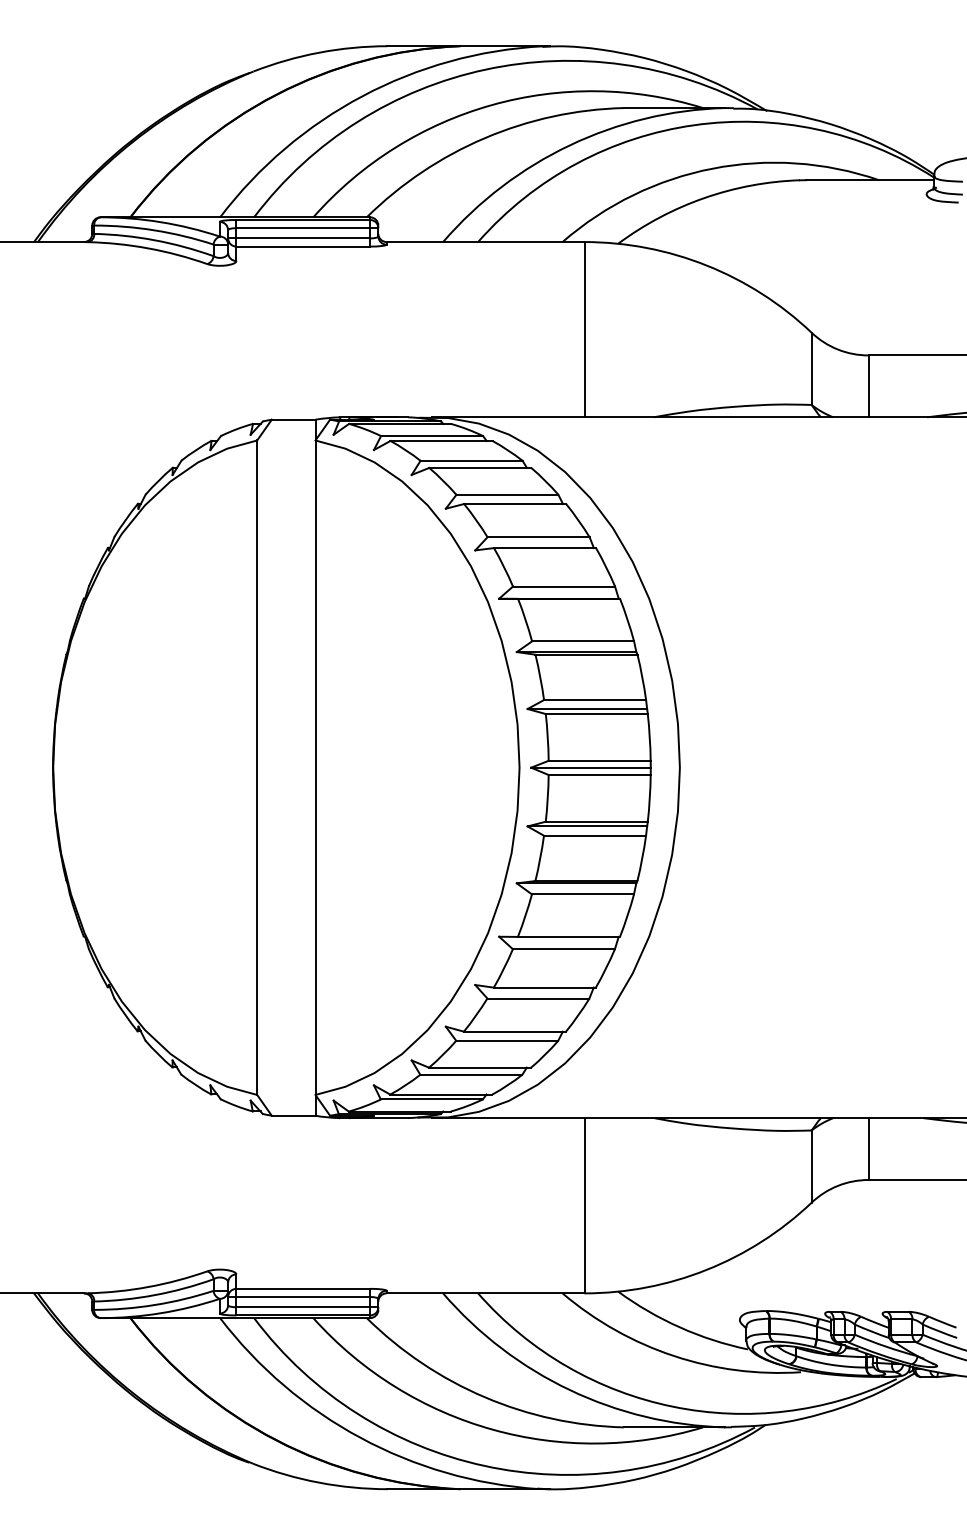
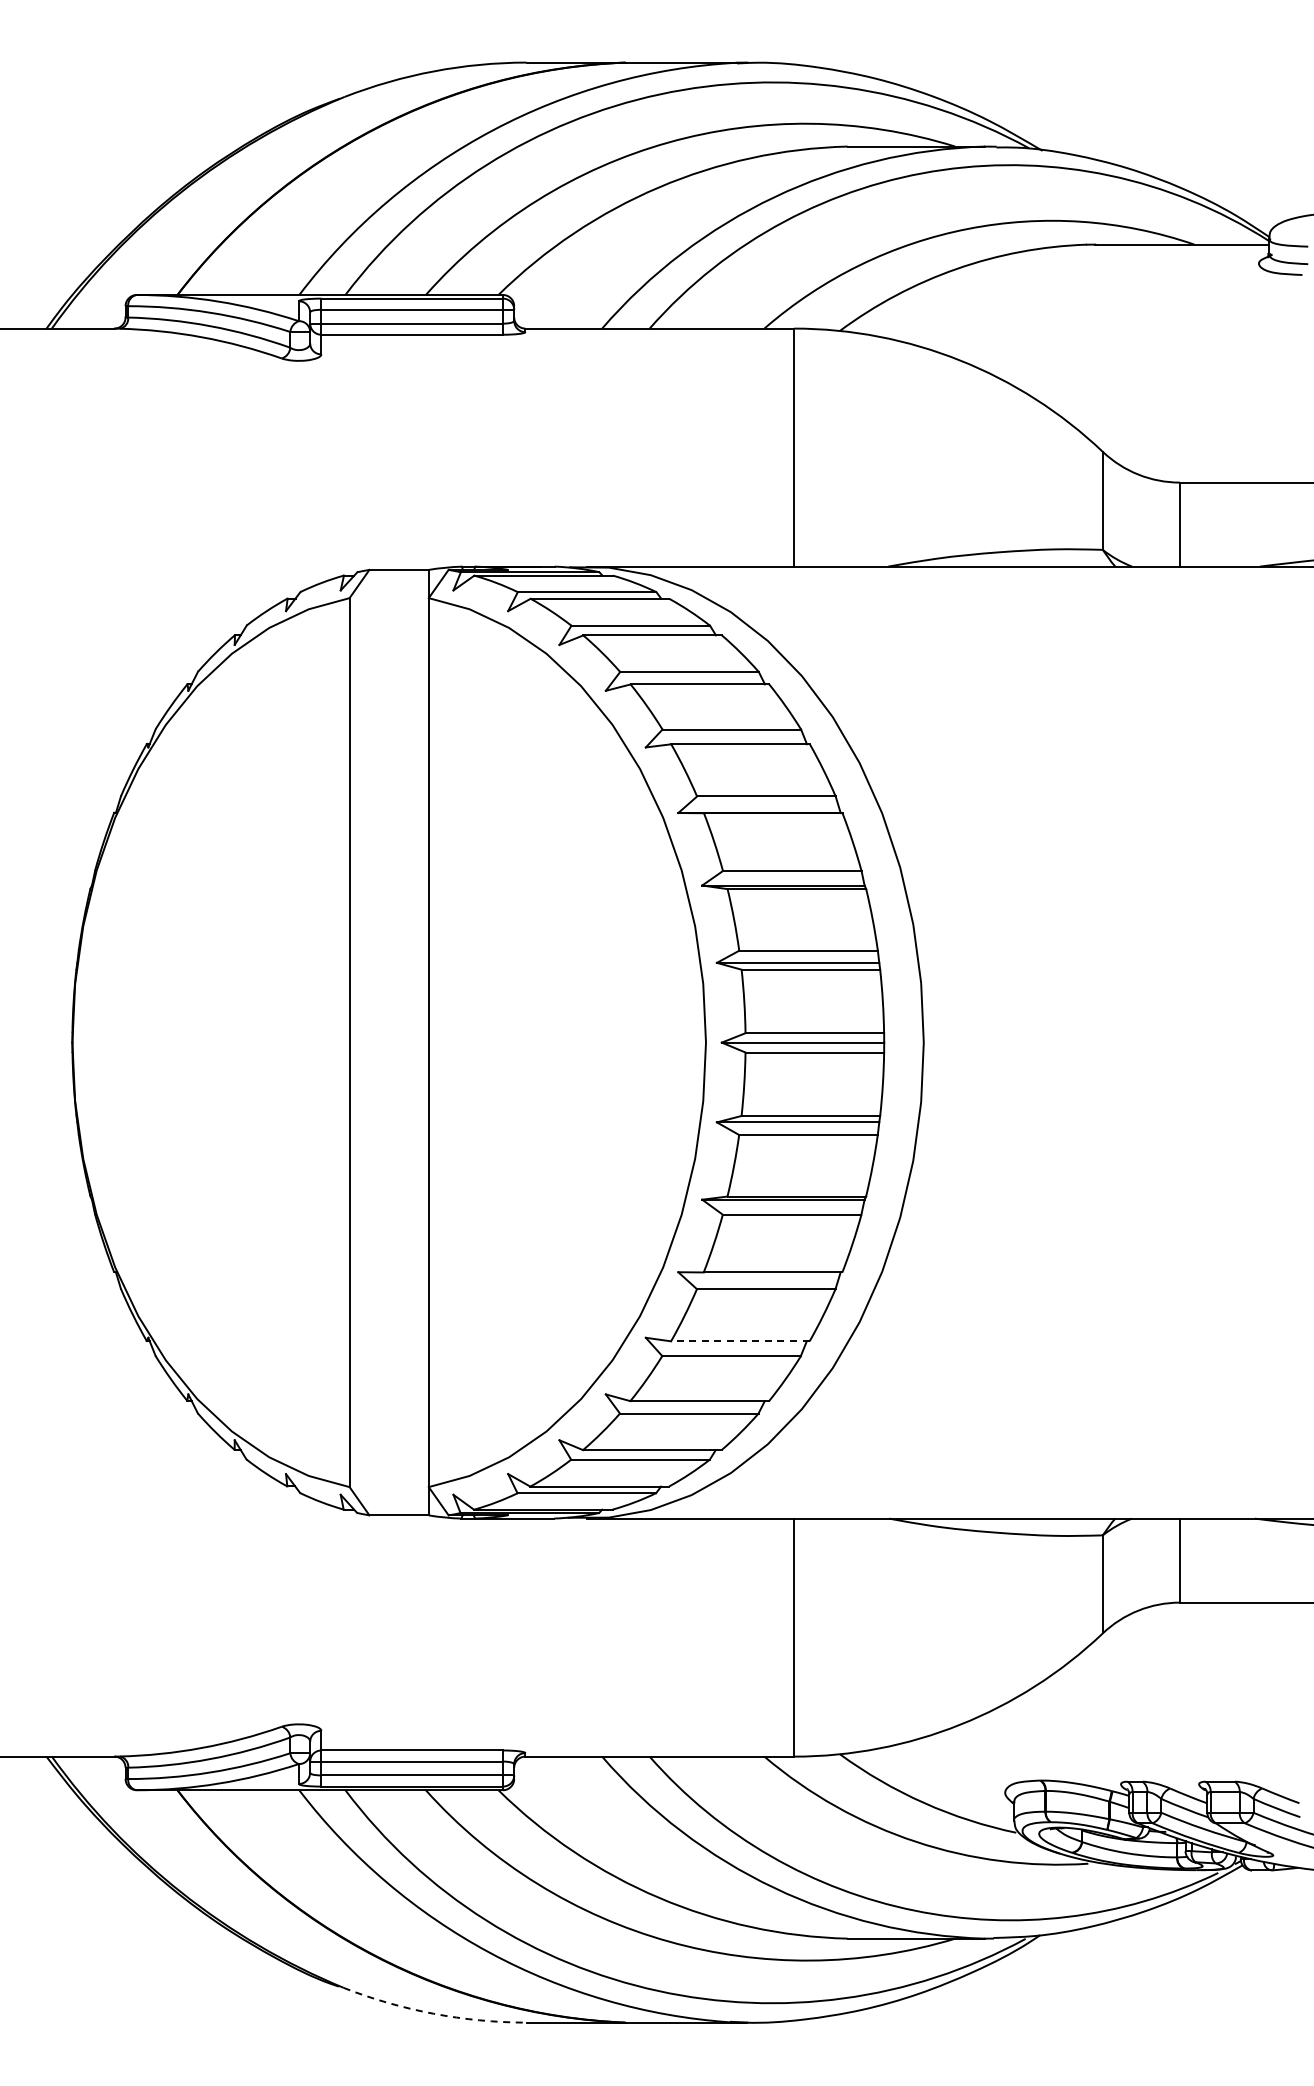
line: (544, 987) -> (739, 1341), solid -> dashed
arc: (318, 1482) -> (433, 2013), solid -> dashed

